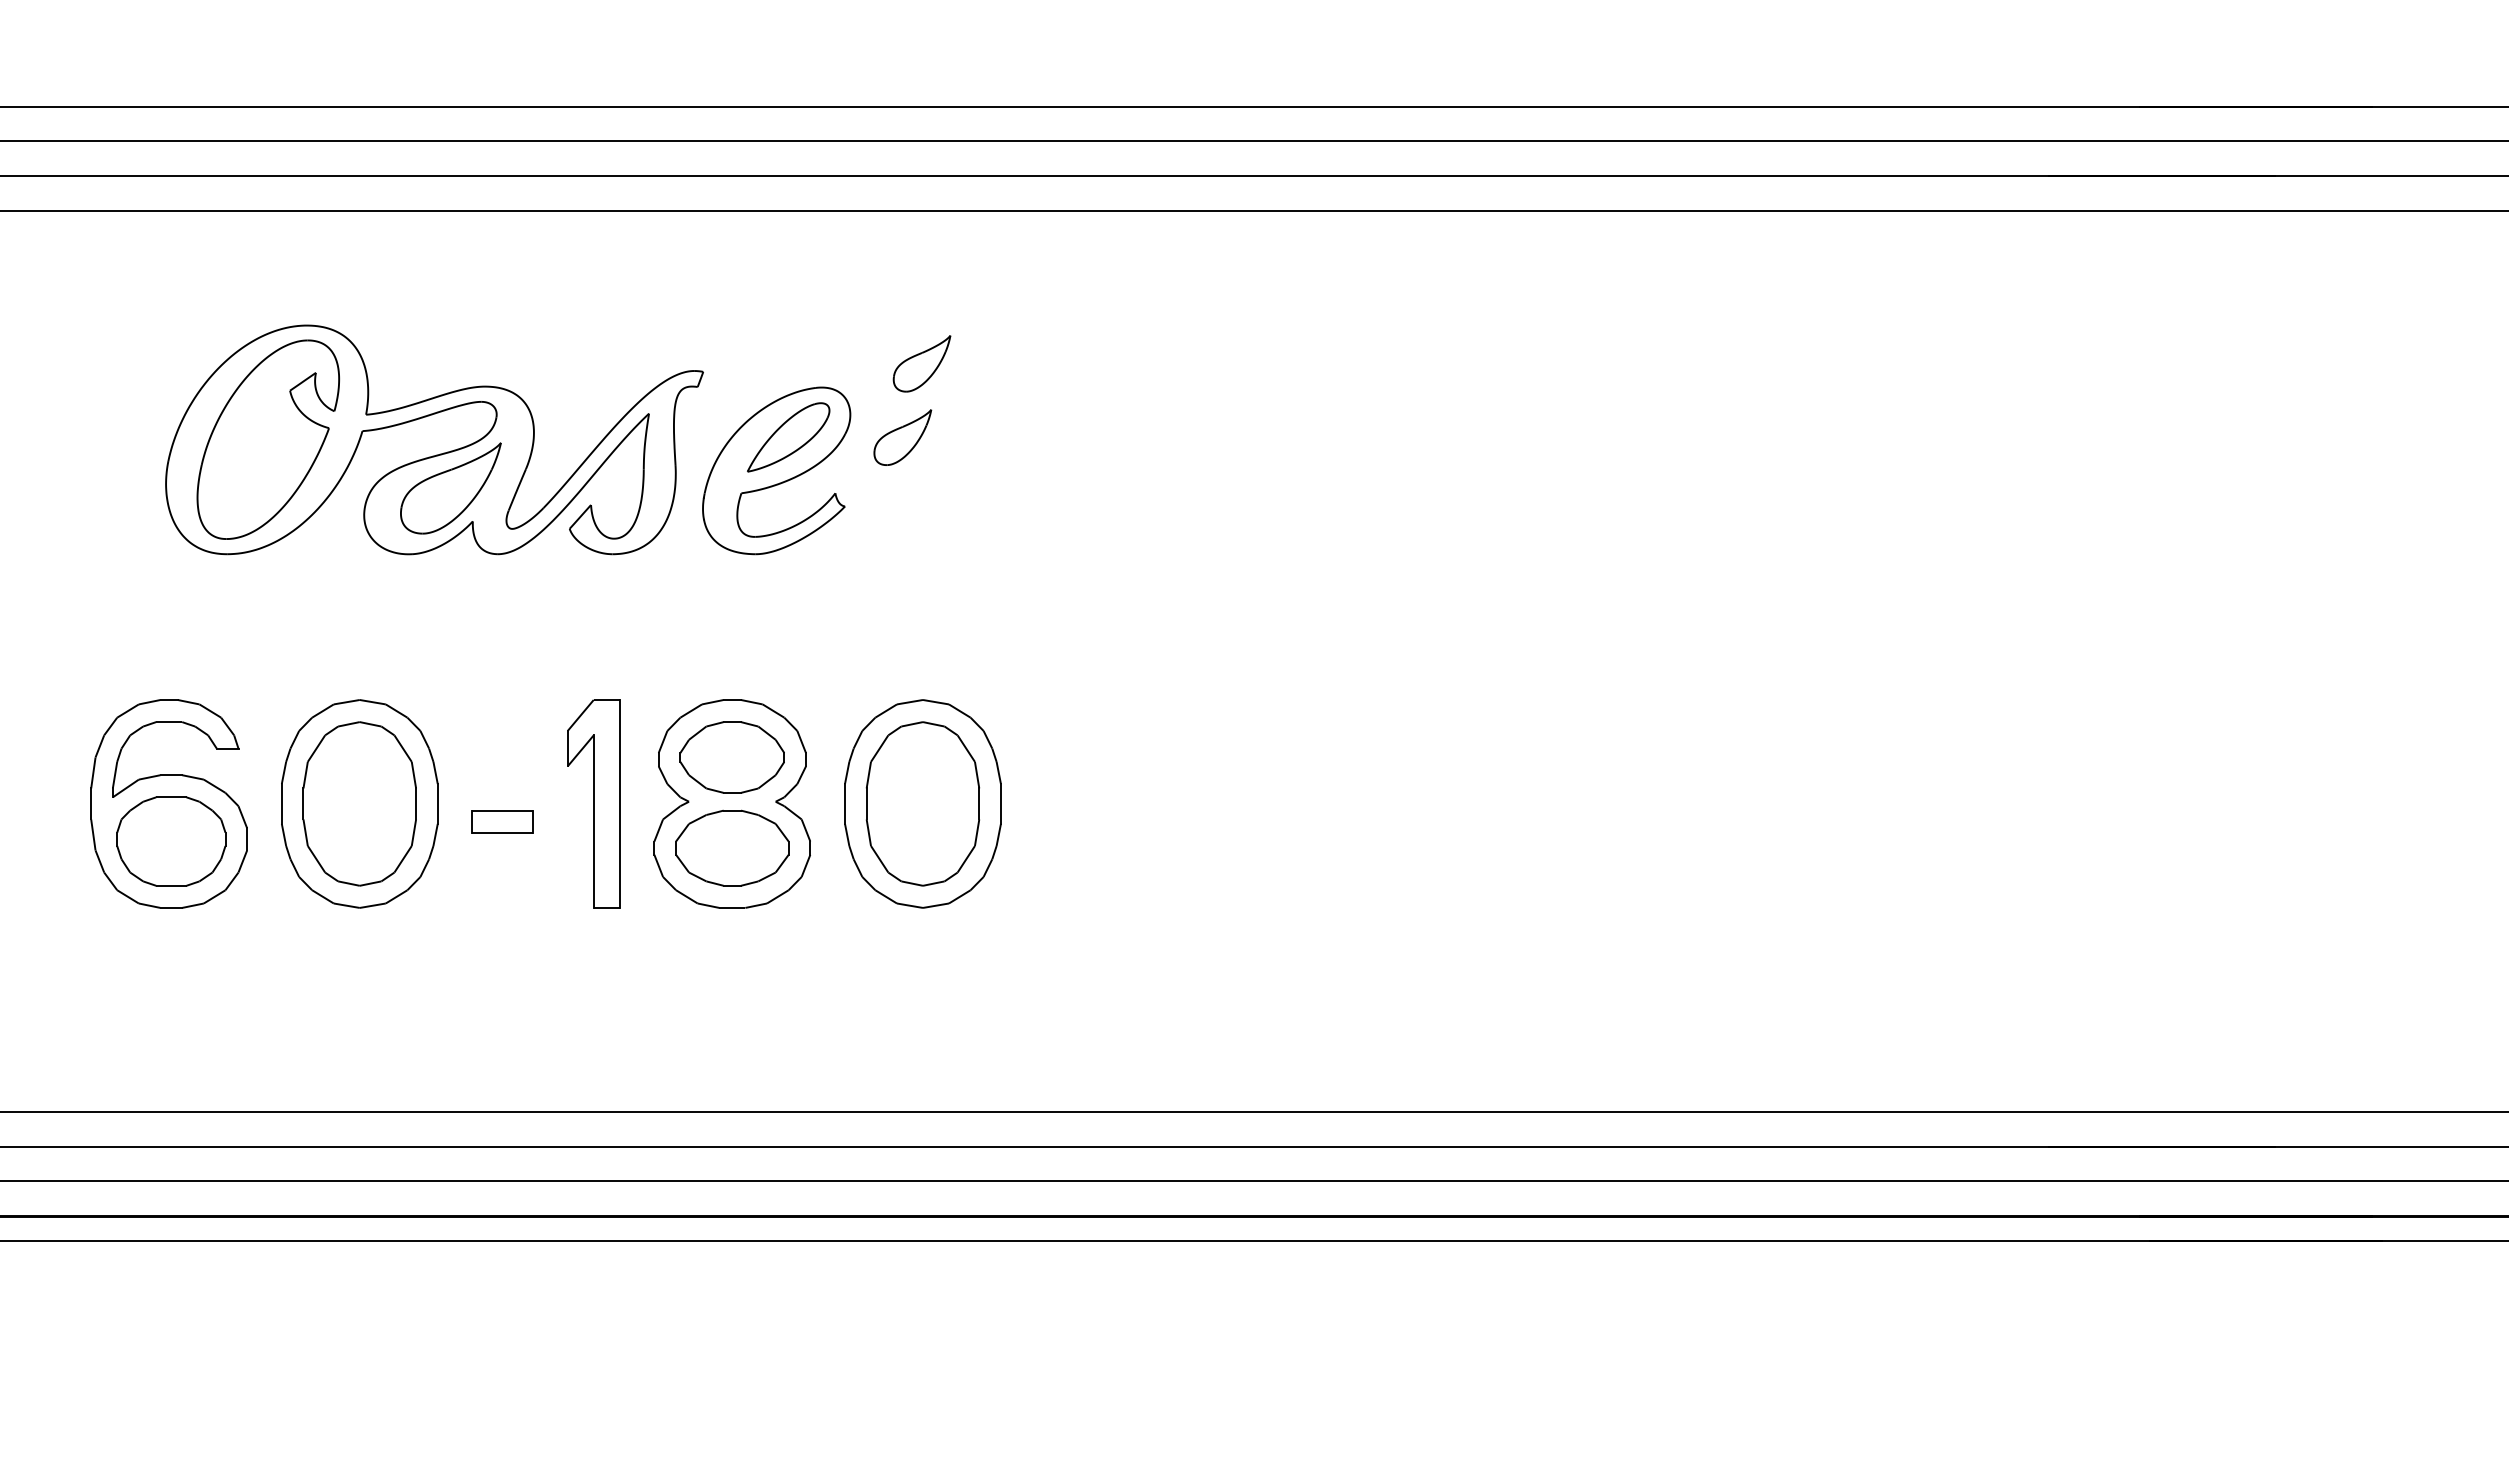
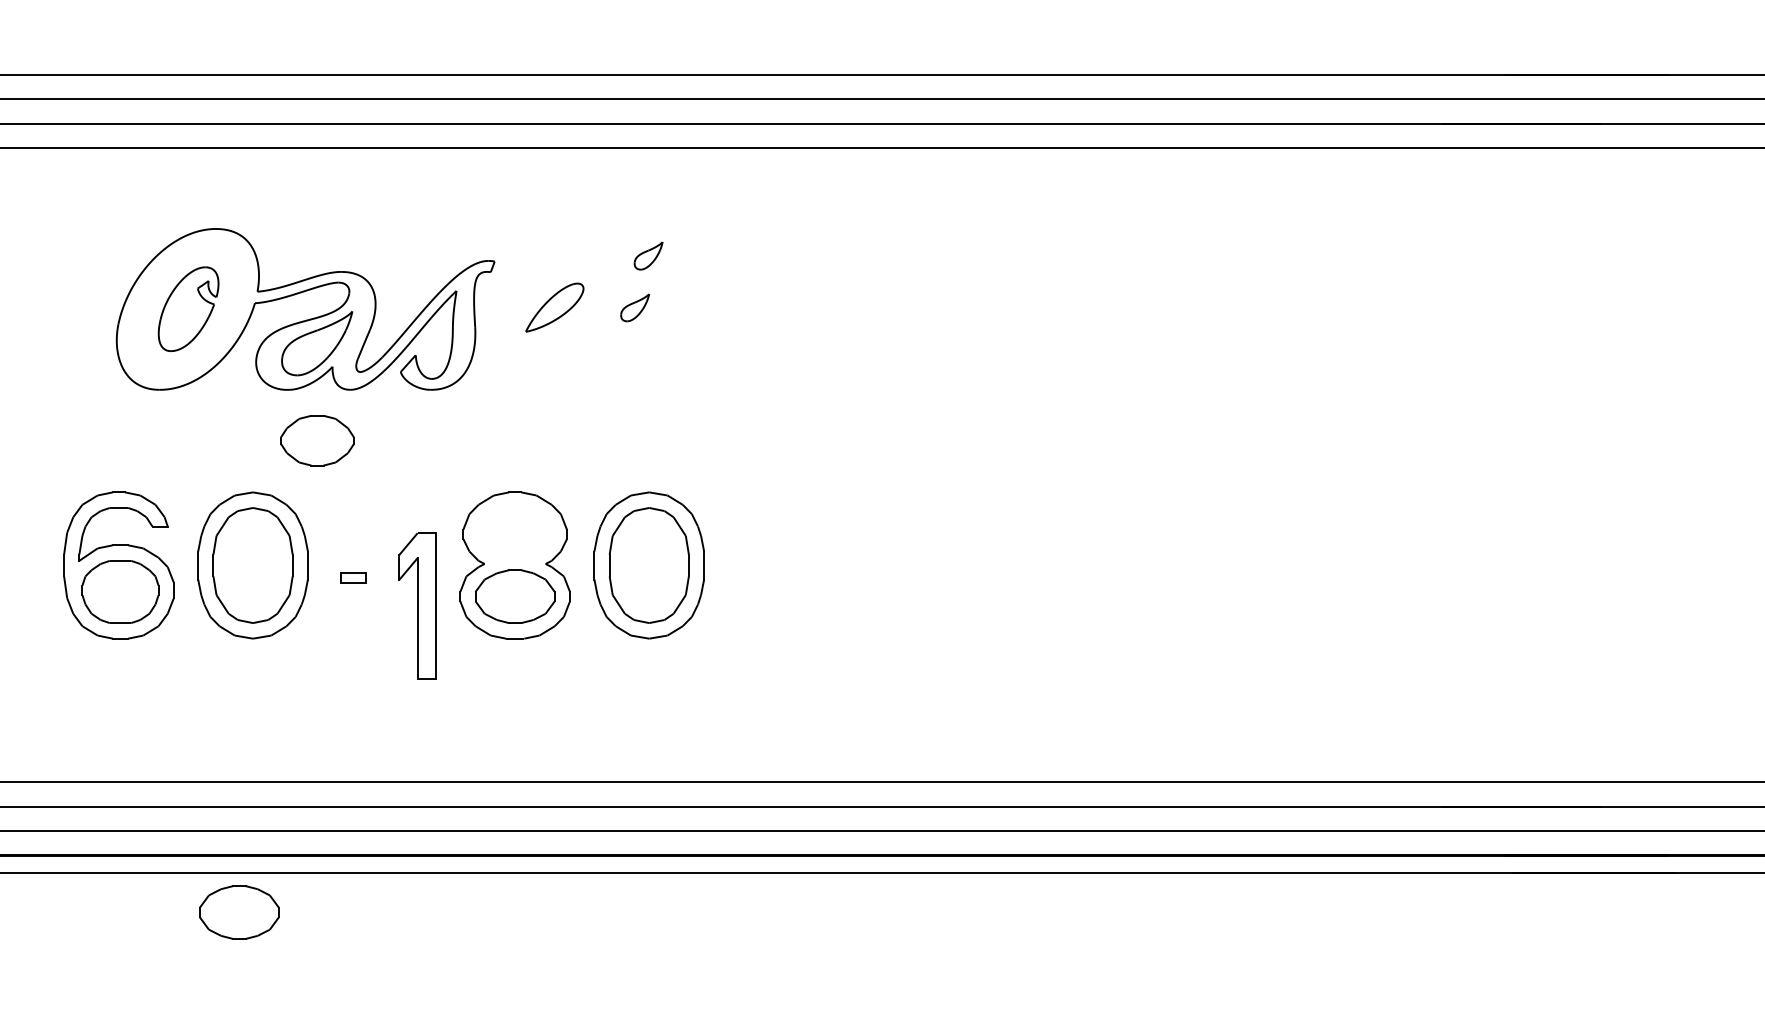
part: (921, 363) -> (648, 255), size x0.7
part: (902, 437) -> (634, 307), size x0.7
part: (267, 439) -> (188, 309), size x0.6
part: (776, 470) -> (546, 330), removed
part: (731, 757) -> (316, 440), moved
part: (593, 803) -> (417, 606), moved
part: (502, 821) -> (353, 577), size x0.6
part: (340, 1296) -> (239, 912), added

